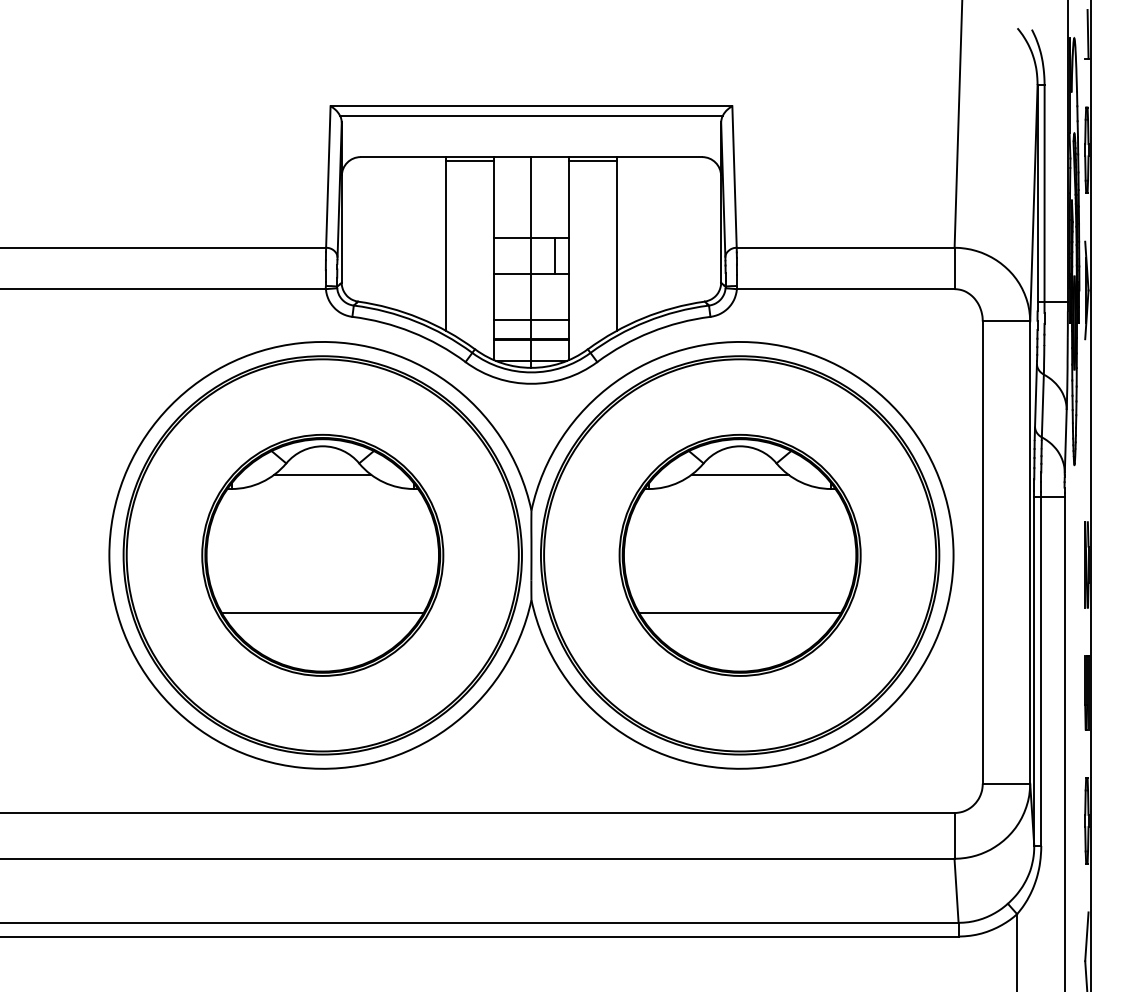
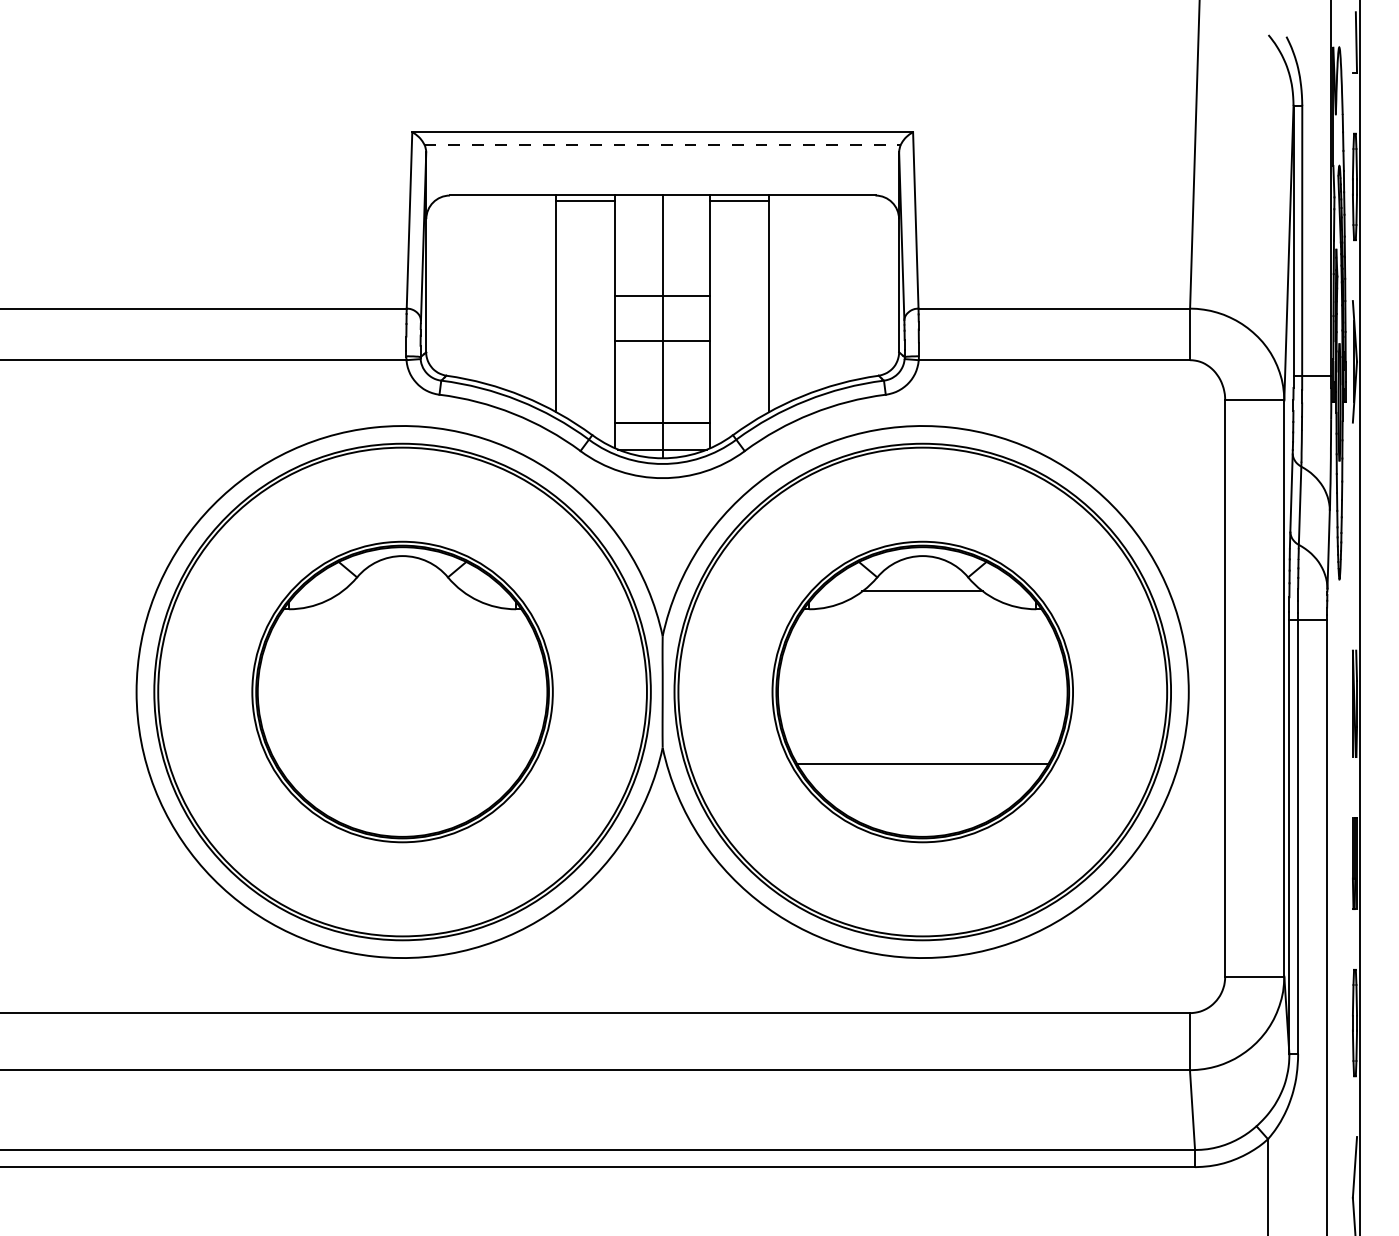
line: (532, 116) -> (663, 144), solid -> dashed
line: (555, 255) -> (692, 318), removed
line: (531, 319) -> (662, 398), removed
line: (322, 474) -> (402, 591), removed
line: (322, 613) -> (402, 764), removed

